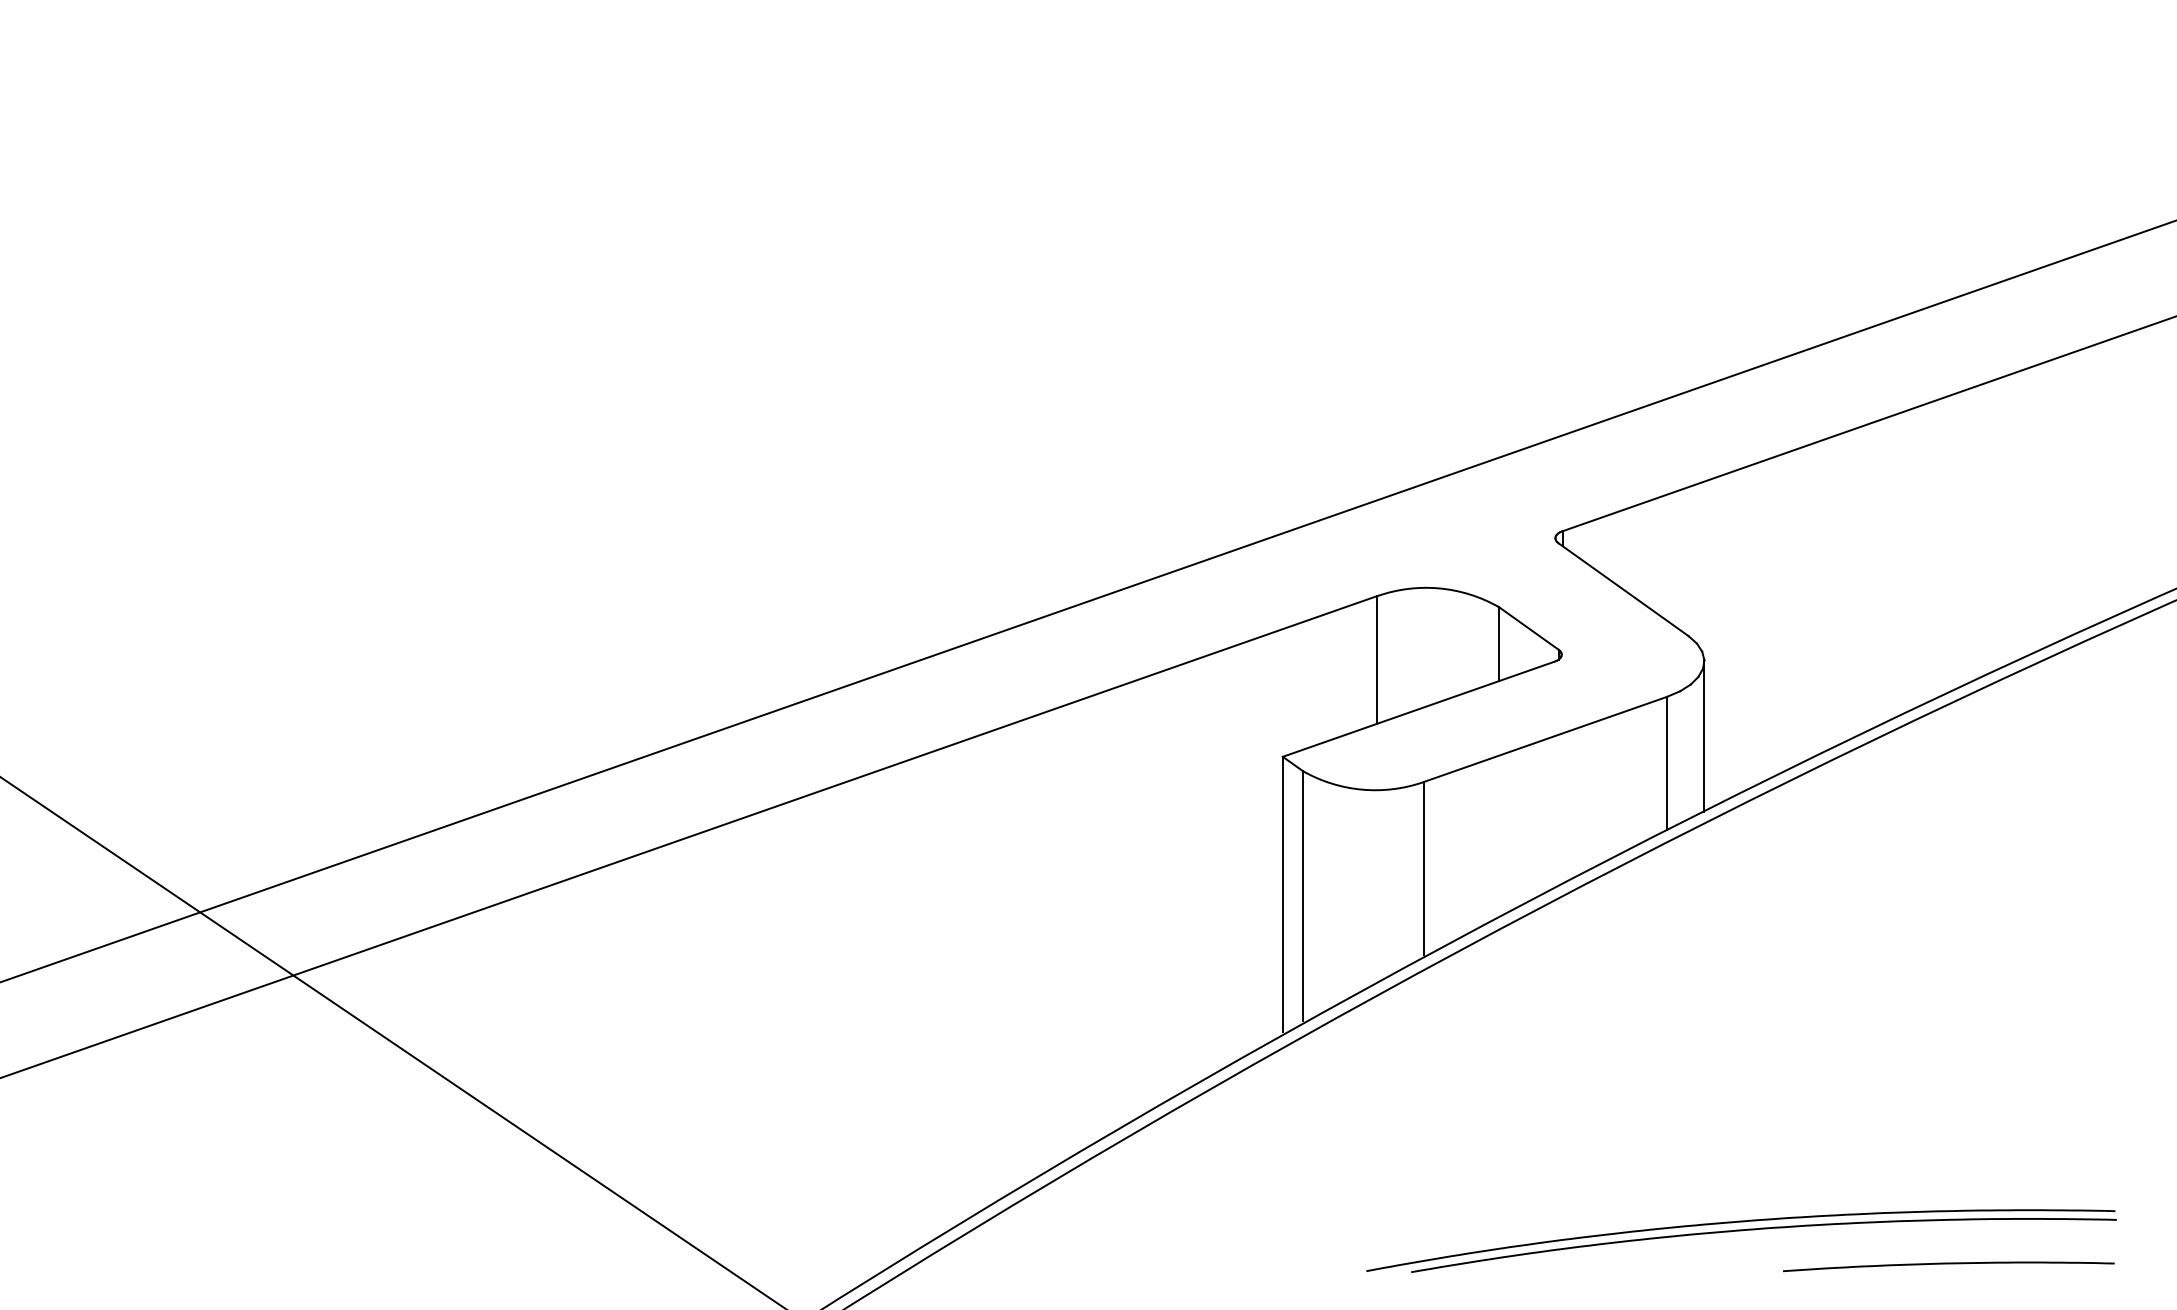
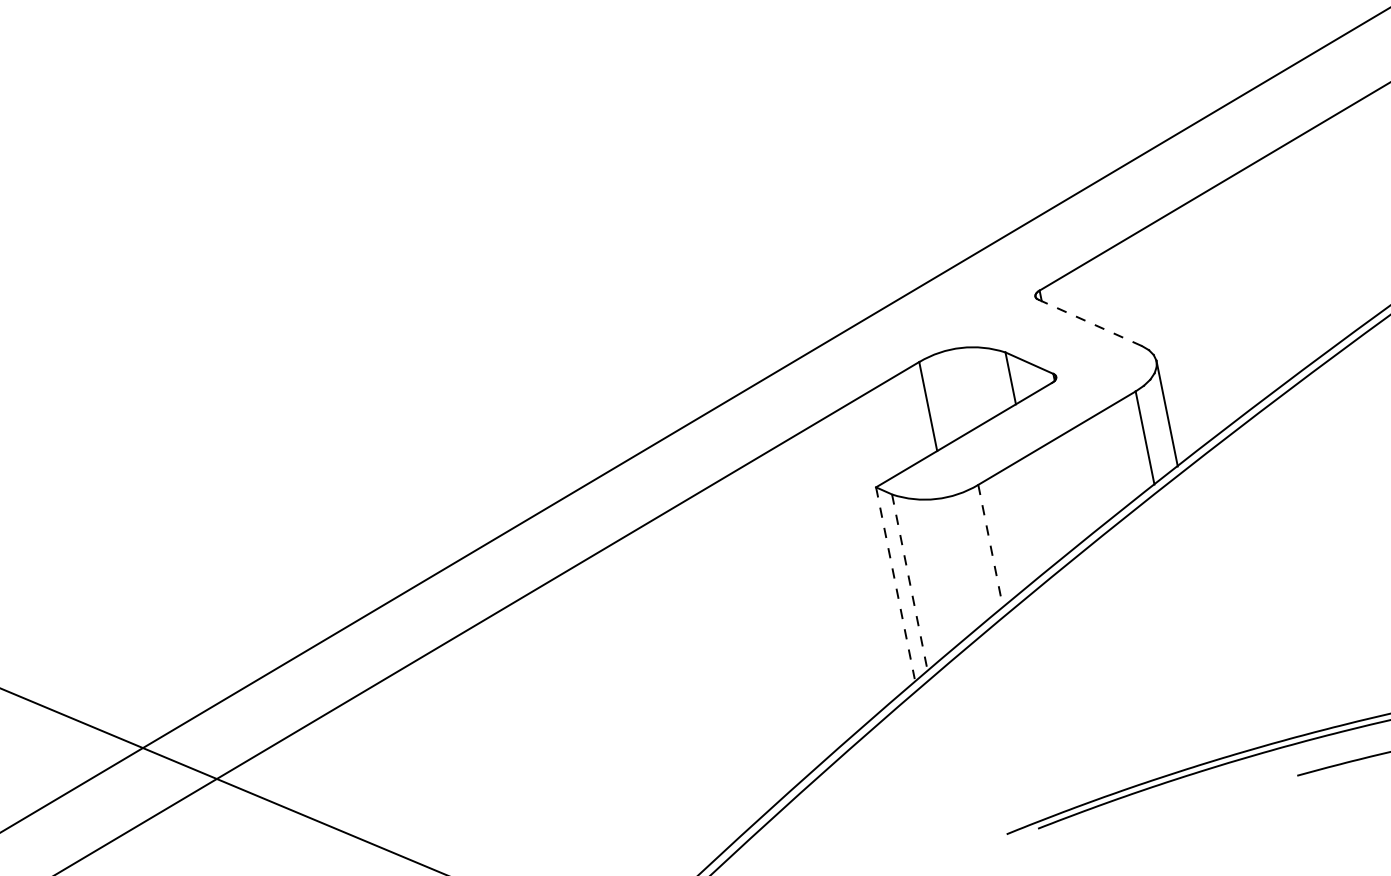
line: (1623, 589) -> (1090, 322), solid -> dashed
line: (1424, 868) -> (990, 545), solid -> dashed
line: (1282, 894) -> (895, 583), solid -> dashed
line: (1302, 895) -> (909, 581), solid -> dashed

